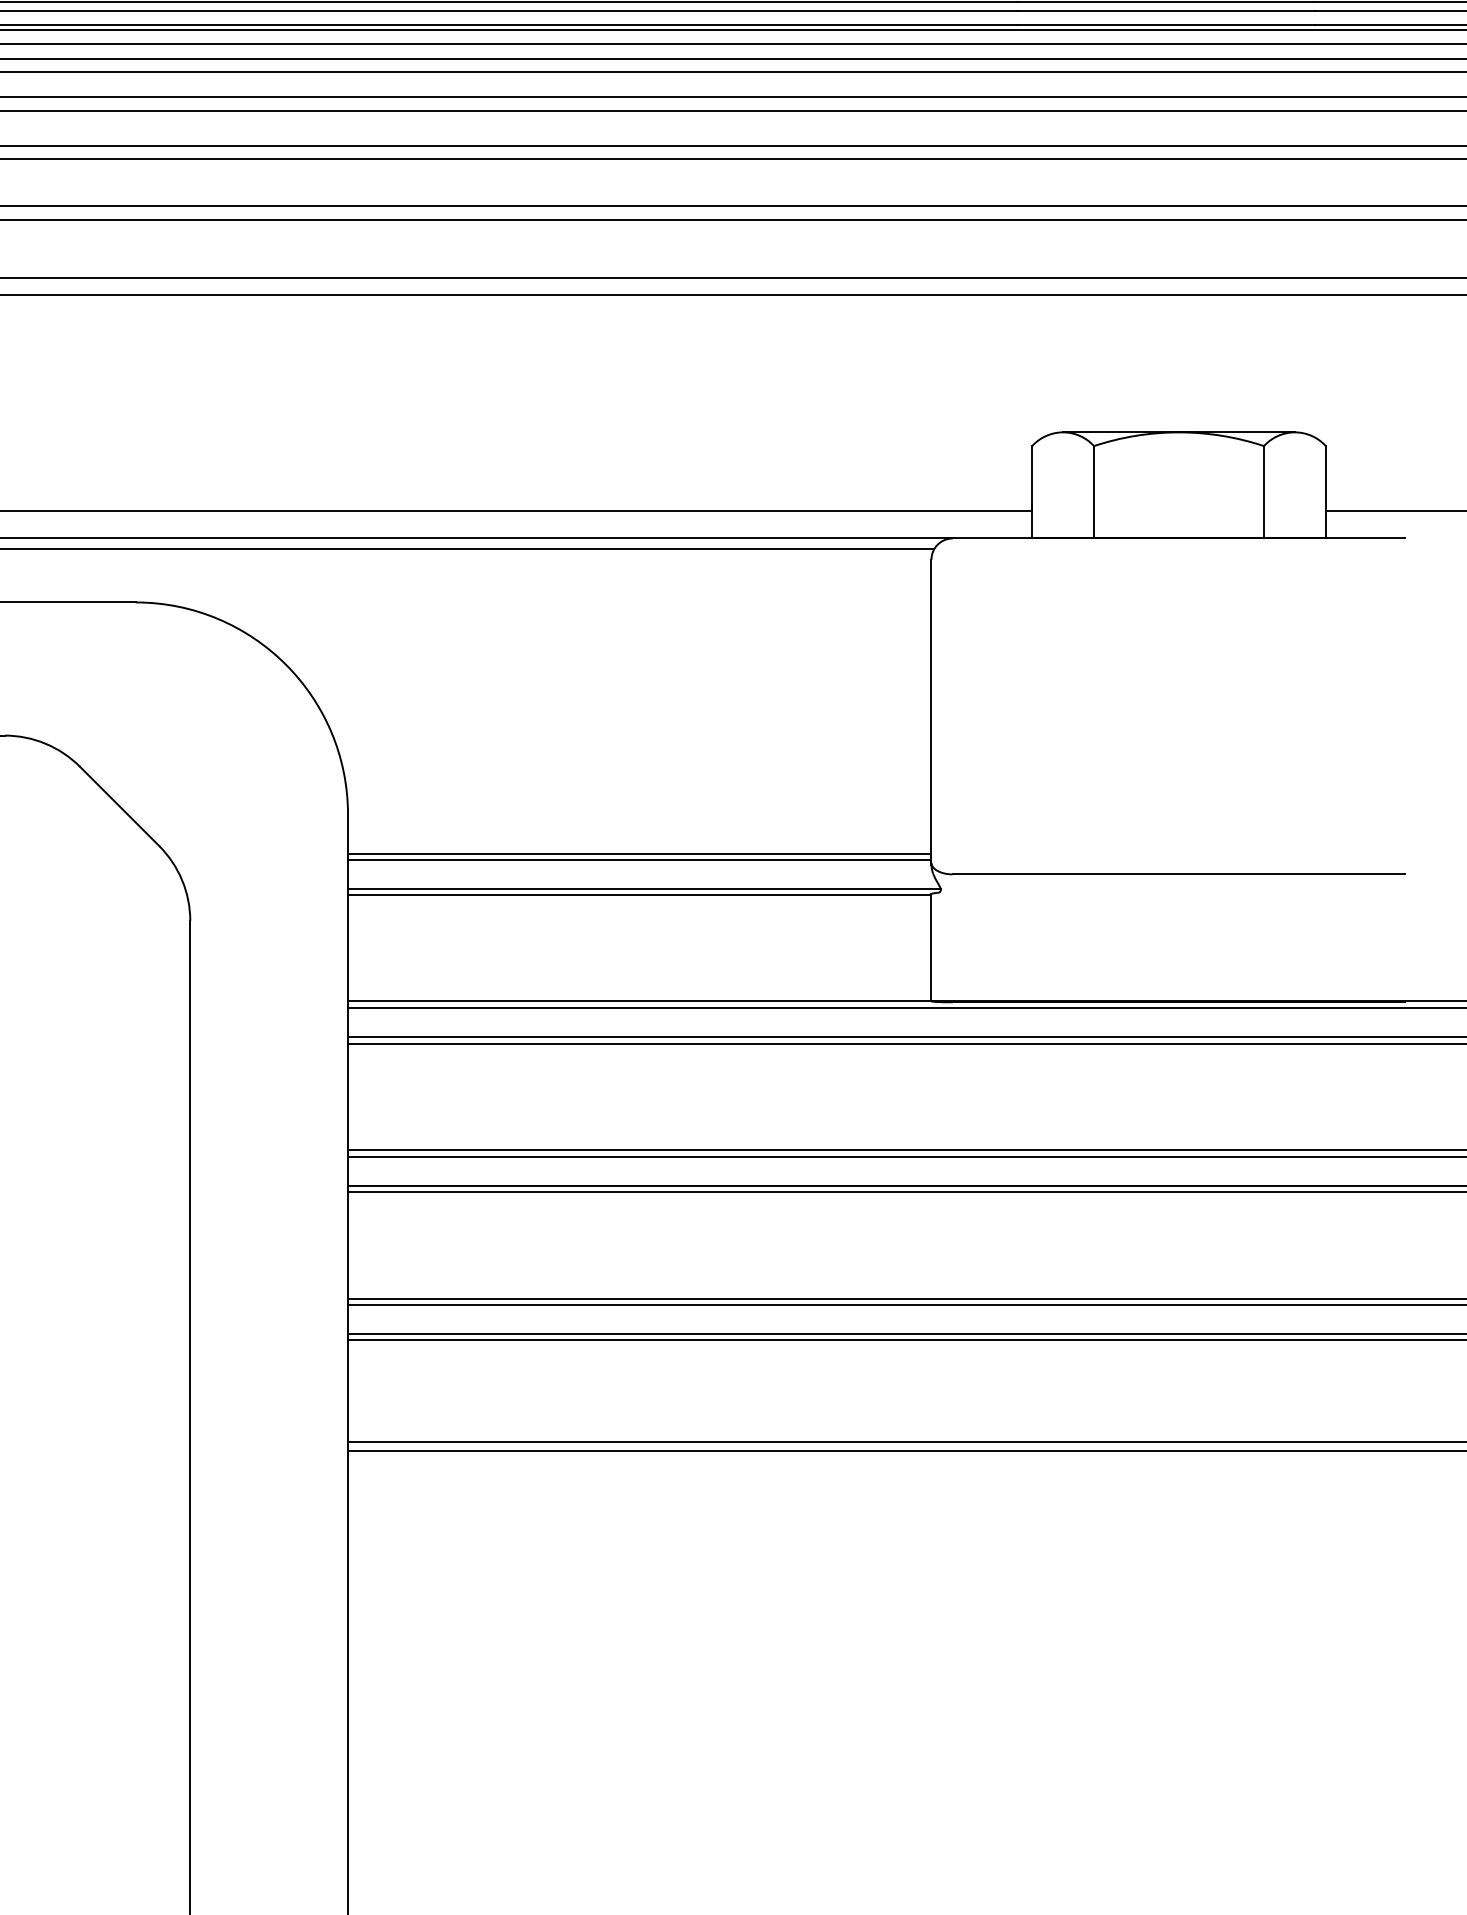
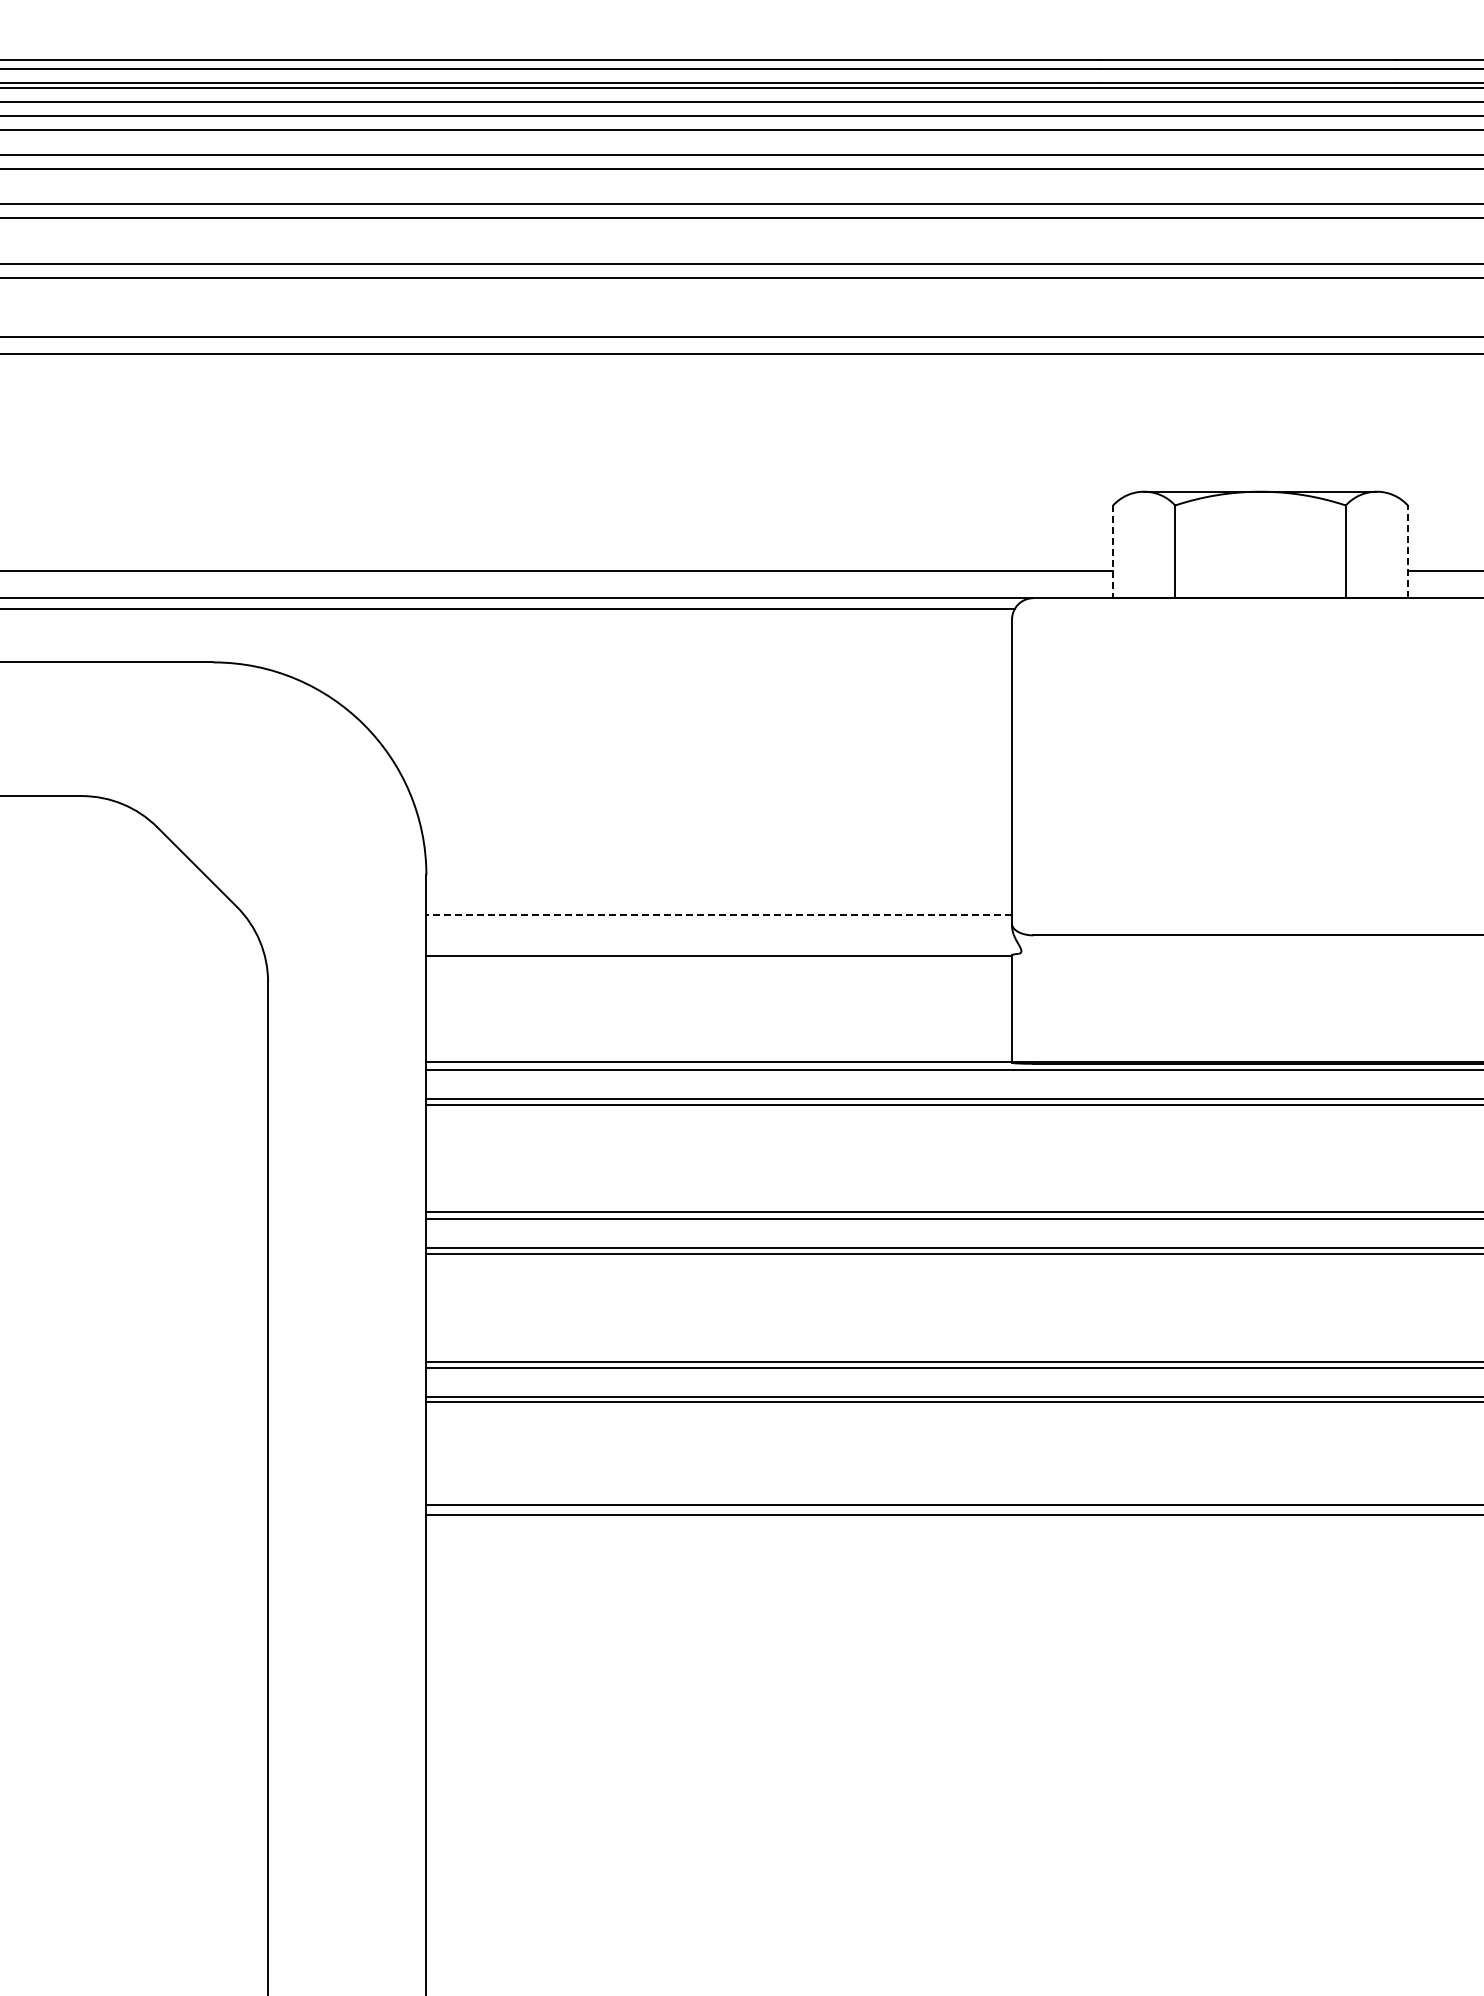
line: (1325, 491) -> (1407, 551), solid -> dashed
line: (1032, 492) -> (1113, 552), solid -> dashed
line: (640, 854) -> (719, 915), solid -> dashed
line: (640, 859) -> (719, 920), removed
line: (644, 888) -> (723, 949), removed

